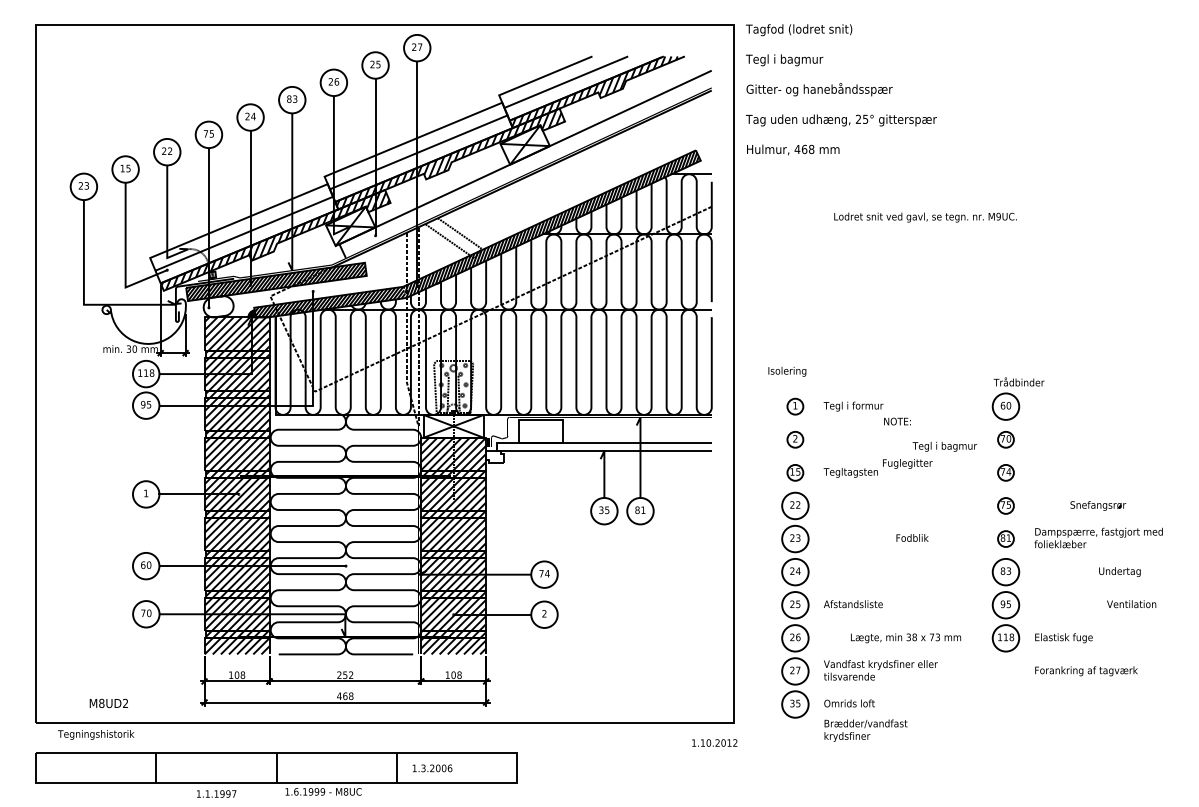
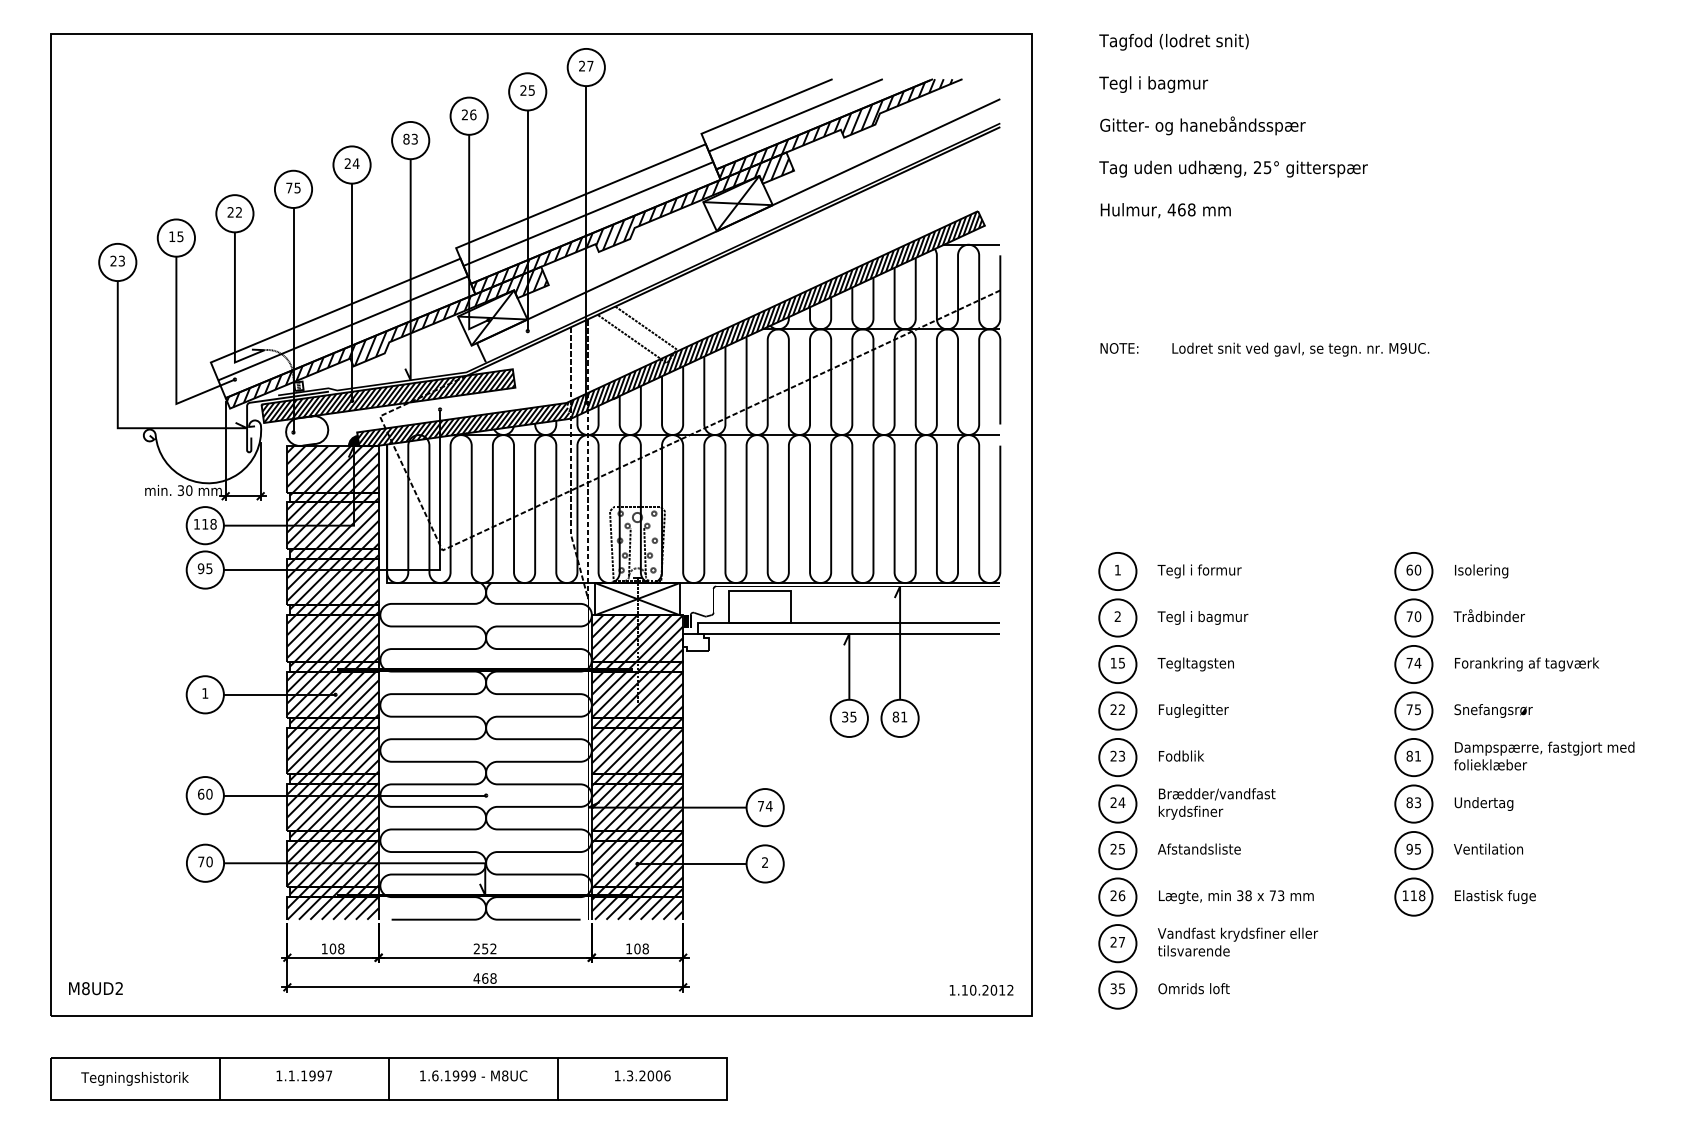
text: (841, 90) -> (1233, 126), moved
text: (925, 217) -> (1300, 349), moved
text: (787, 371) -> (1481, 571), moved
text: (1018, 381) -> (1488, 615), moved
circle: (795, 406) -> (1117, 571), size x1.67
text: (897, 421) -> (1119, 348), moved
circle: (795, 439) -> (1117, 617), size x1.67
circle: (1005, 439) -> (1413, 617), size x1.67
text: (944, 446) -> (1202, 617), moved
text: (907, 463) -> (1193, 710), moved
circle: (795, 472) -> (1117, 664), size x1.67
circle: (1005, 472) -> (1413, 664), size x1.67
circle: (1005, 505) -> (1413, 710), size x1.67
text: (1098, 505) -> (1493, 710), moved
text: (912, 537) -> (1181, 755), moved
circle: (1005, 539) -> (1413, 757), size x1.67
text: (1119, 571) -> (1483, 803), moved
text: (1131, 603) -> (1488, 848), moved
text: (906, 637) -> (1236, 896), moved
text: (1086, 671) -> (1527, 664), moved
text: (108, 703) -> (95, 988), moved
text: (865, 730) -> (1216, 803), moved
text: (95, 734) -> (134, 1078), moved
text: (714, 742) -> (981, 989), moved
text: (432, 768) -> (642, 1075), moved
text: (323, 791) -> (473, 1075), moved
text: (216, 793) -> (303, 1075), moved

